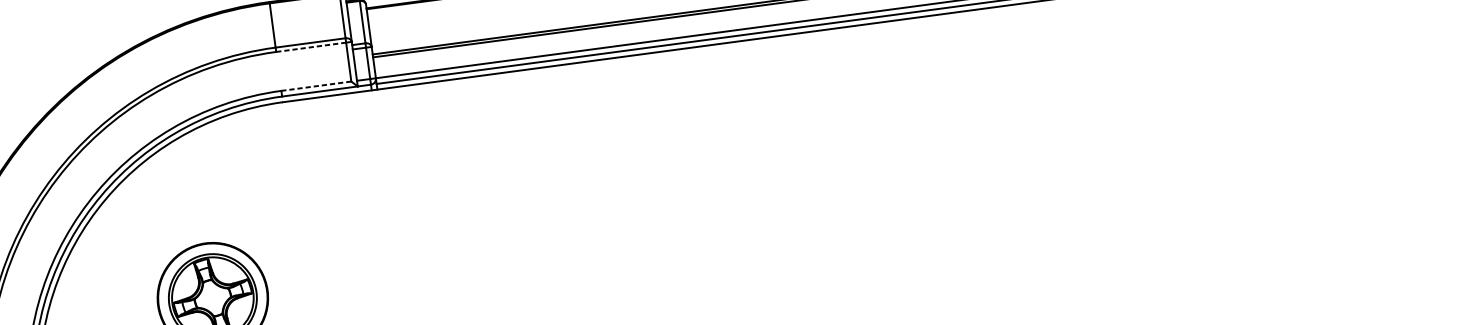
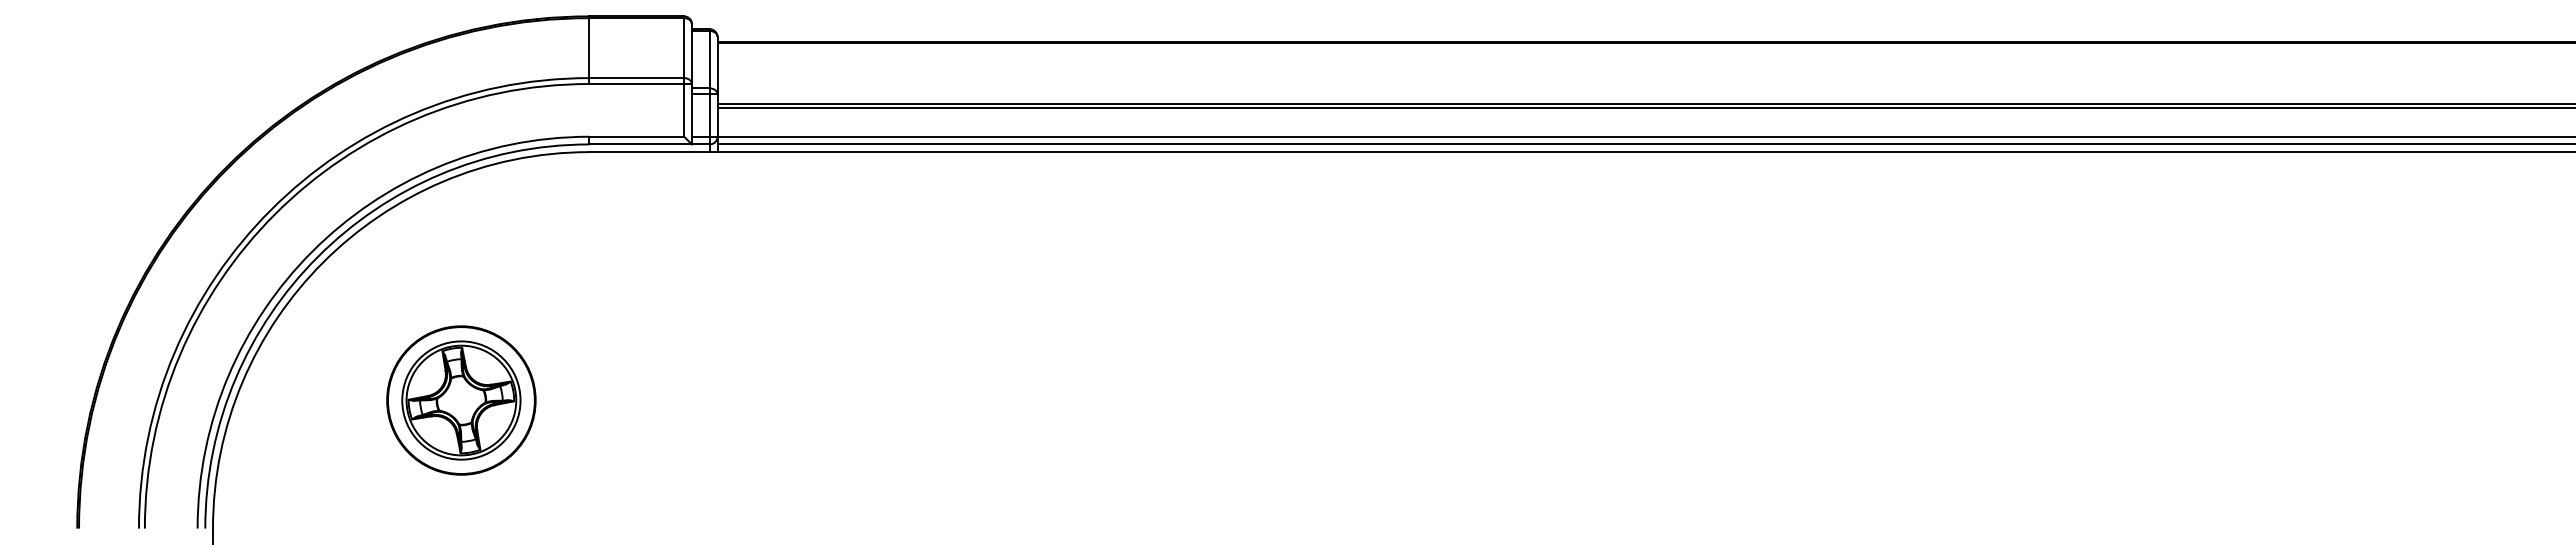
line: (311, 47) -> (637, 84), dashed -> solid
line: (316, 86) -> (636, 136), dashed -> solid

